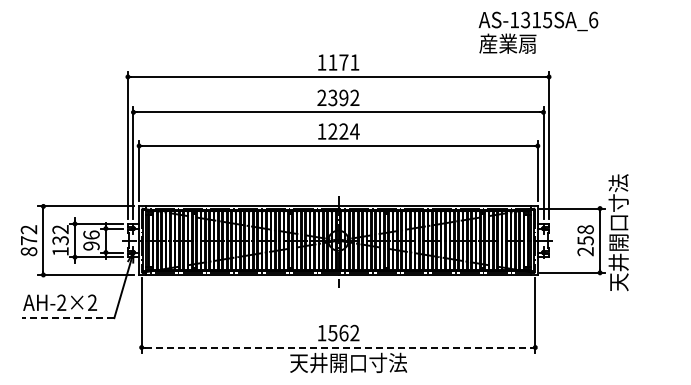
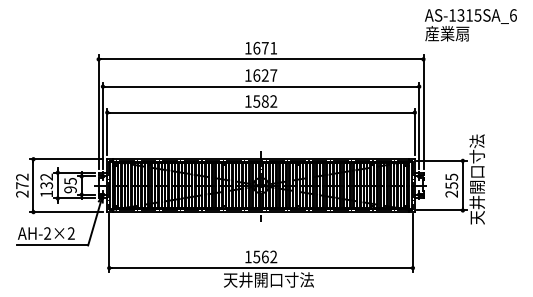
text: (538, 32) -> (470, 25), moved
text: (332, 62) -> (256, 48), 1171 -> 1671
text: (338, 97) -> (261, 75), 2392 -> 1627
text: (343, 131) -> (264, 101), 1224 -> 1582
text: (585, 229) -> (451, 177), 258 -> 255
text: (91, 234) -> (70, 180), 96 -> 95
text: (28, 251) -> (21, 194), 872 -> 272
line: (67, 318) -> (52, 245), dashed -> solid
line: (338, 347) -> (261, 268), dashed -> solid

